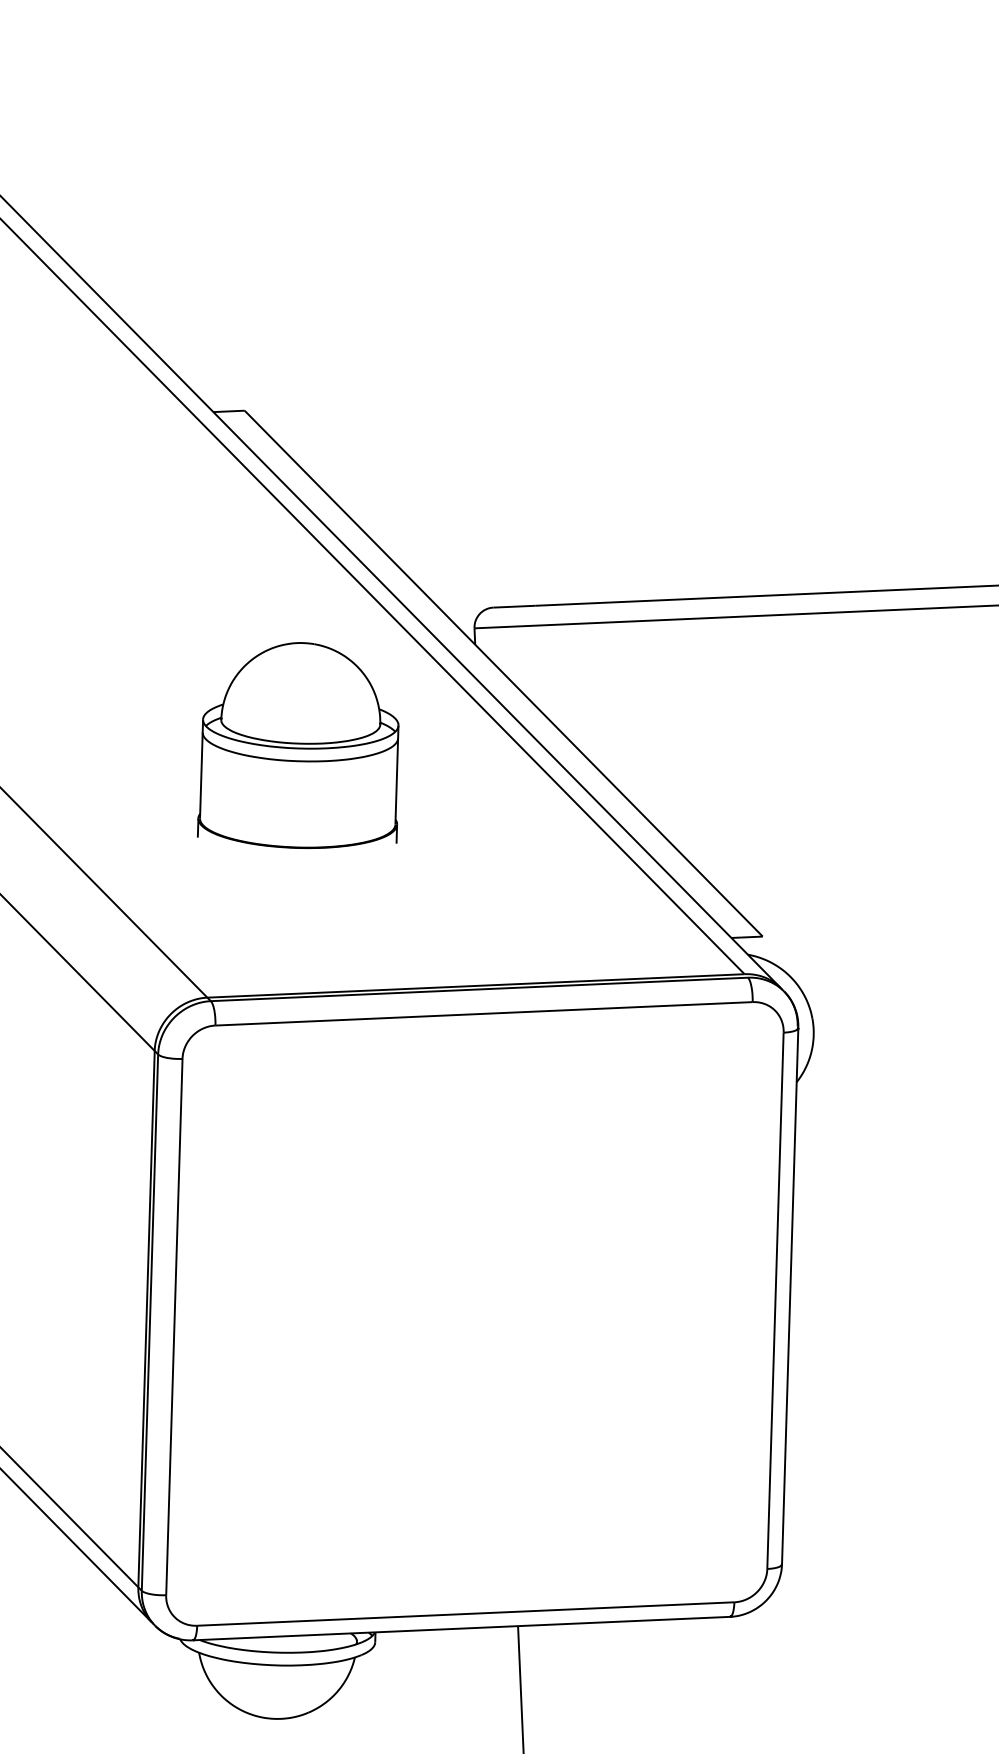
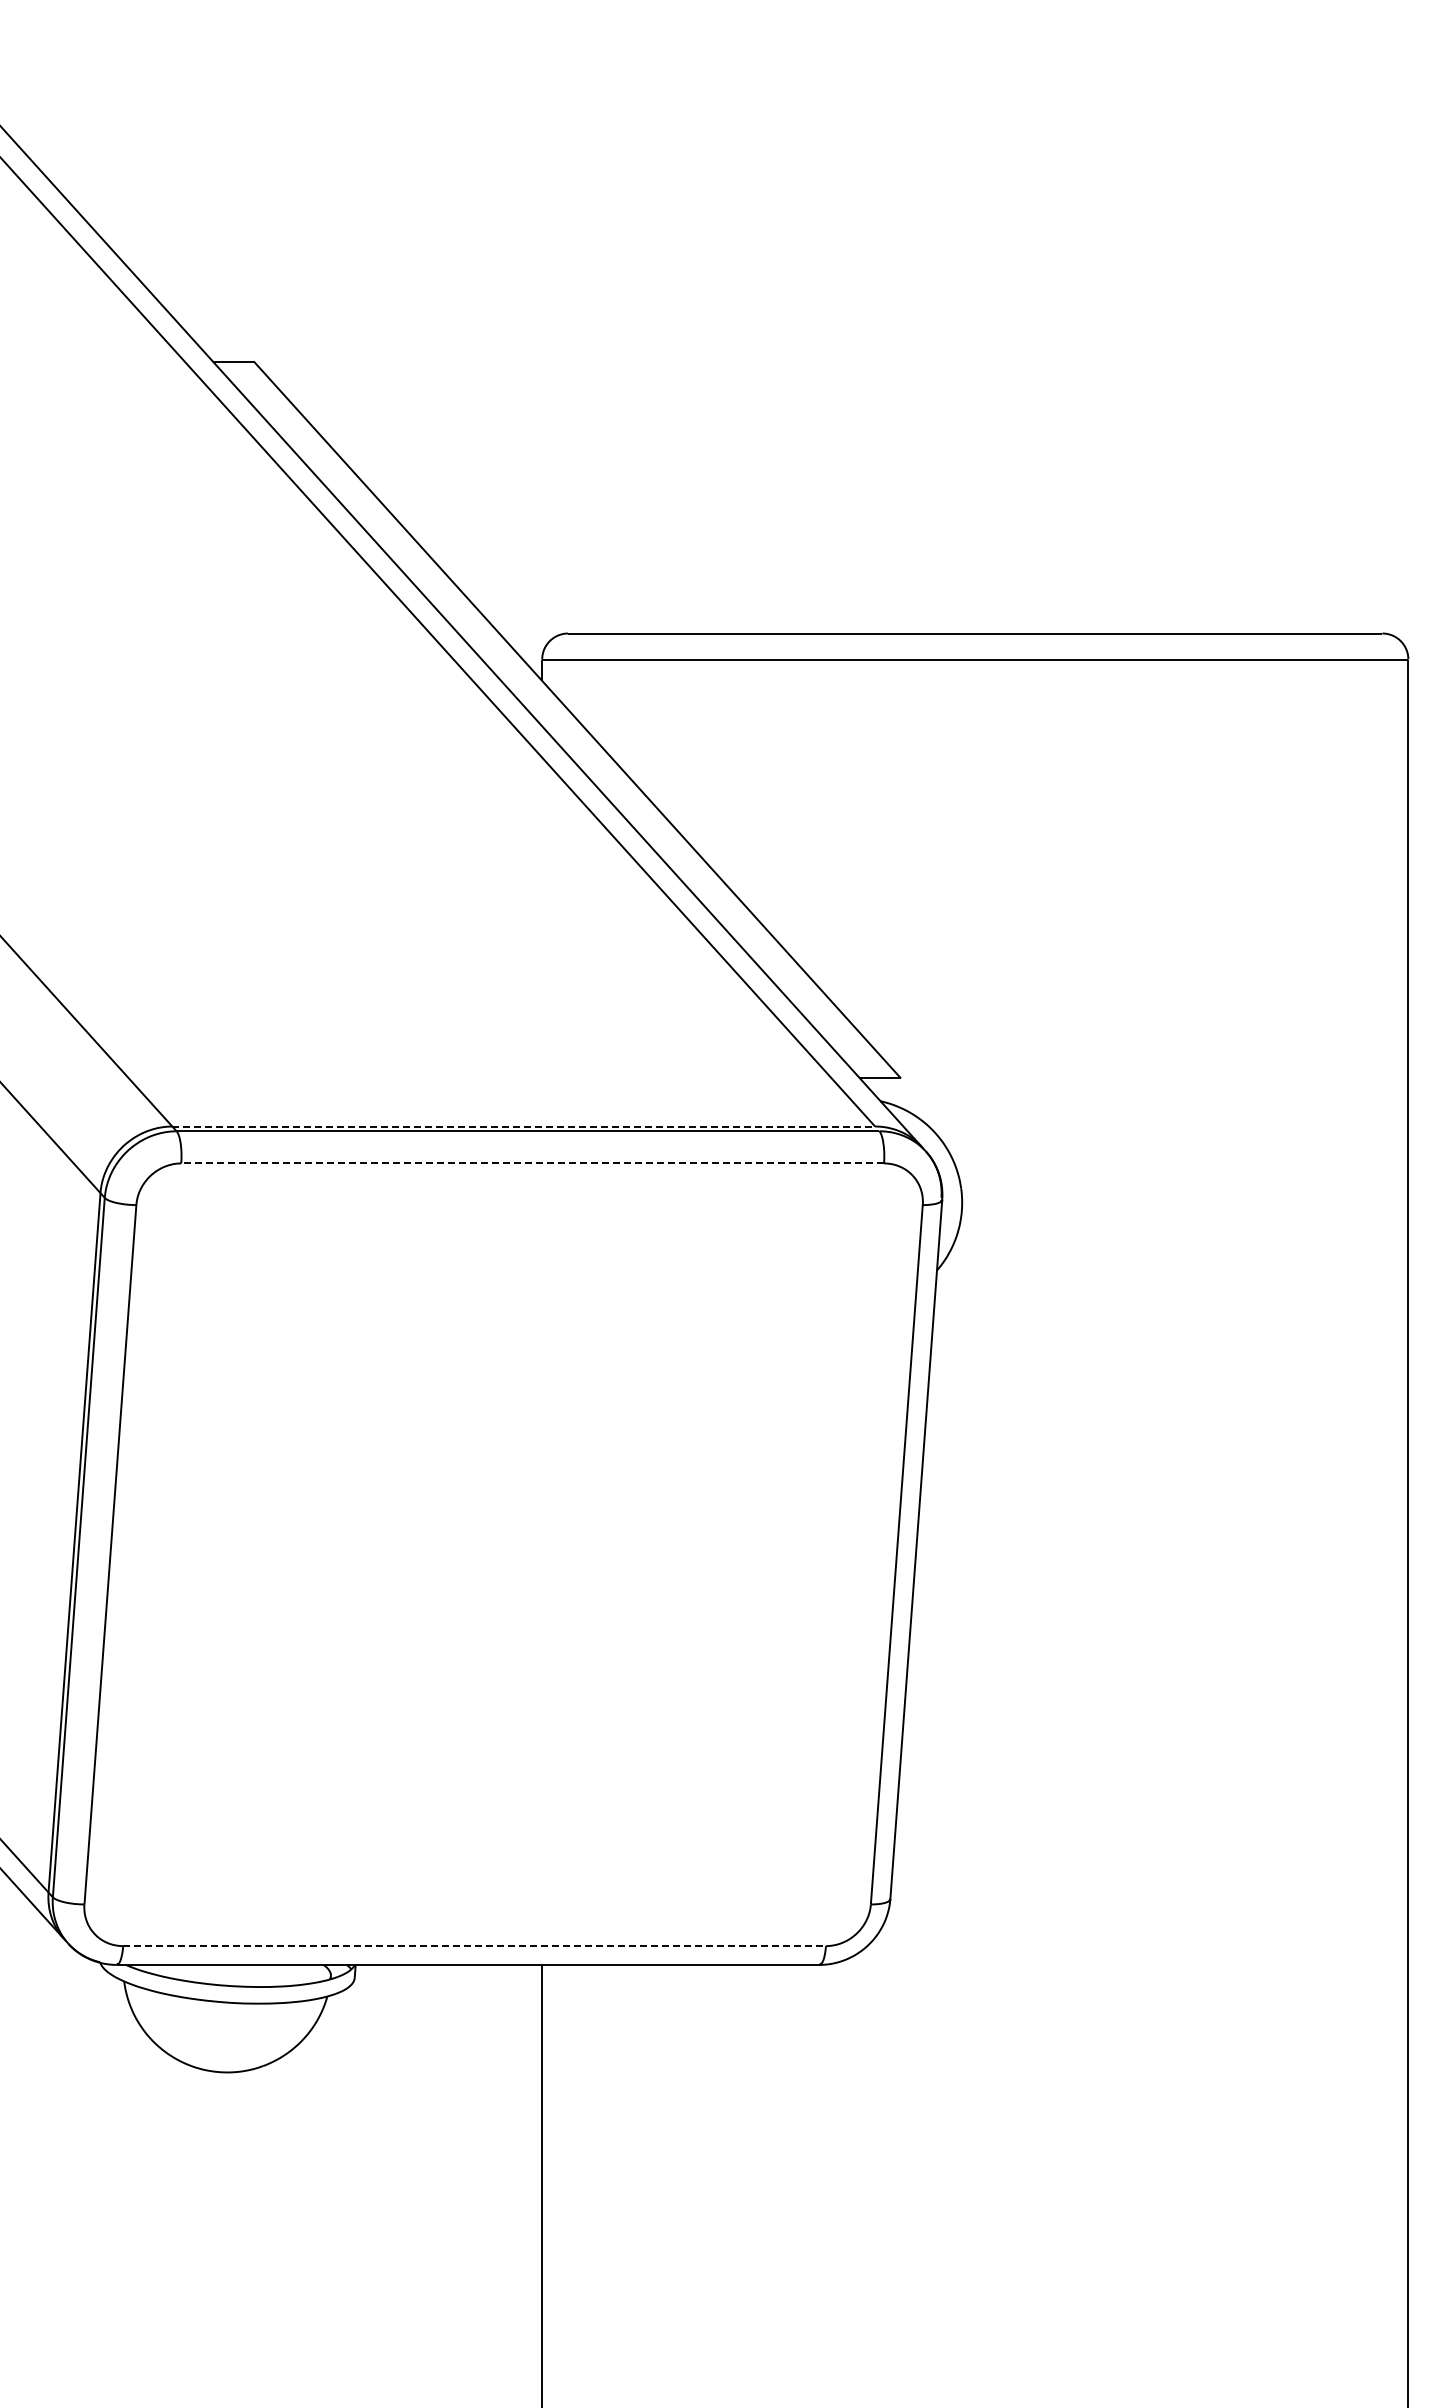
part: (296, 745) -> (303, 802), removed
line: (476, 985) -> (524, 1126), solid -> dashed
line: (483, 1013) -> (532, 1163), solid -> dashed
line: (466, 1614) -> (475, 1946), solid -> dashed

